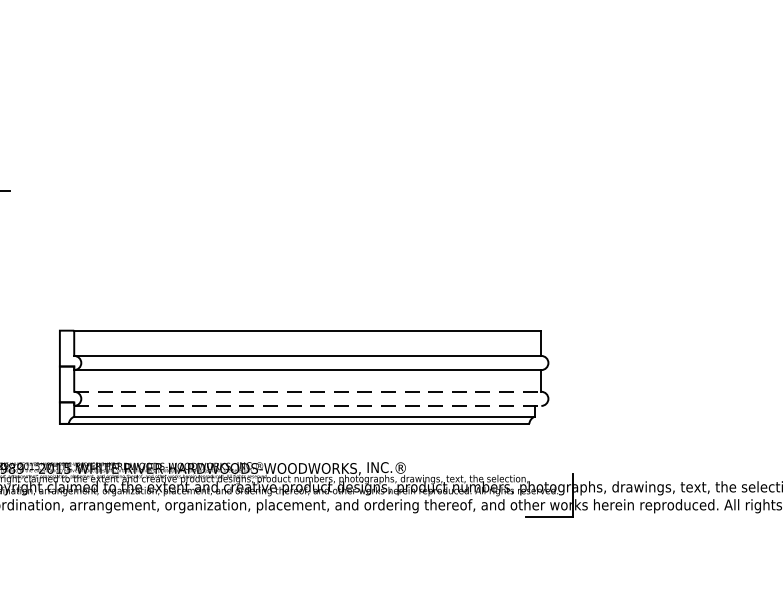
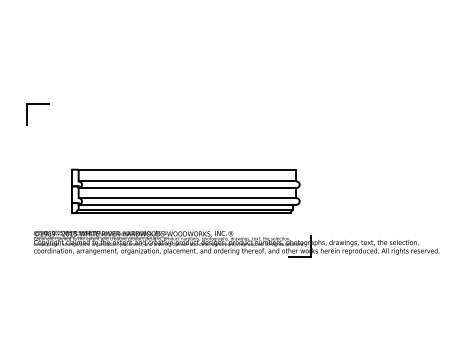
line: (307, 392) -> (187, 198), dashed -> solid
line: (307, 405) -> (187, 204), dashed -> solid

